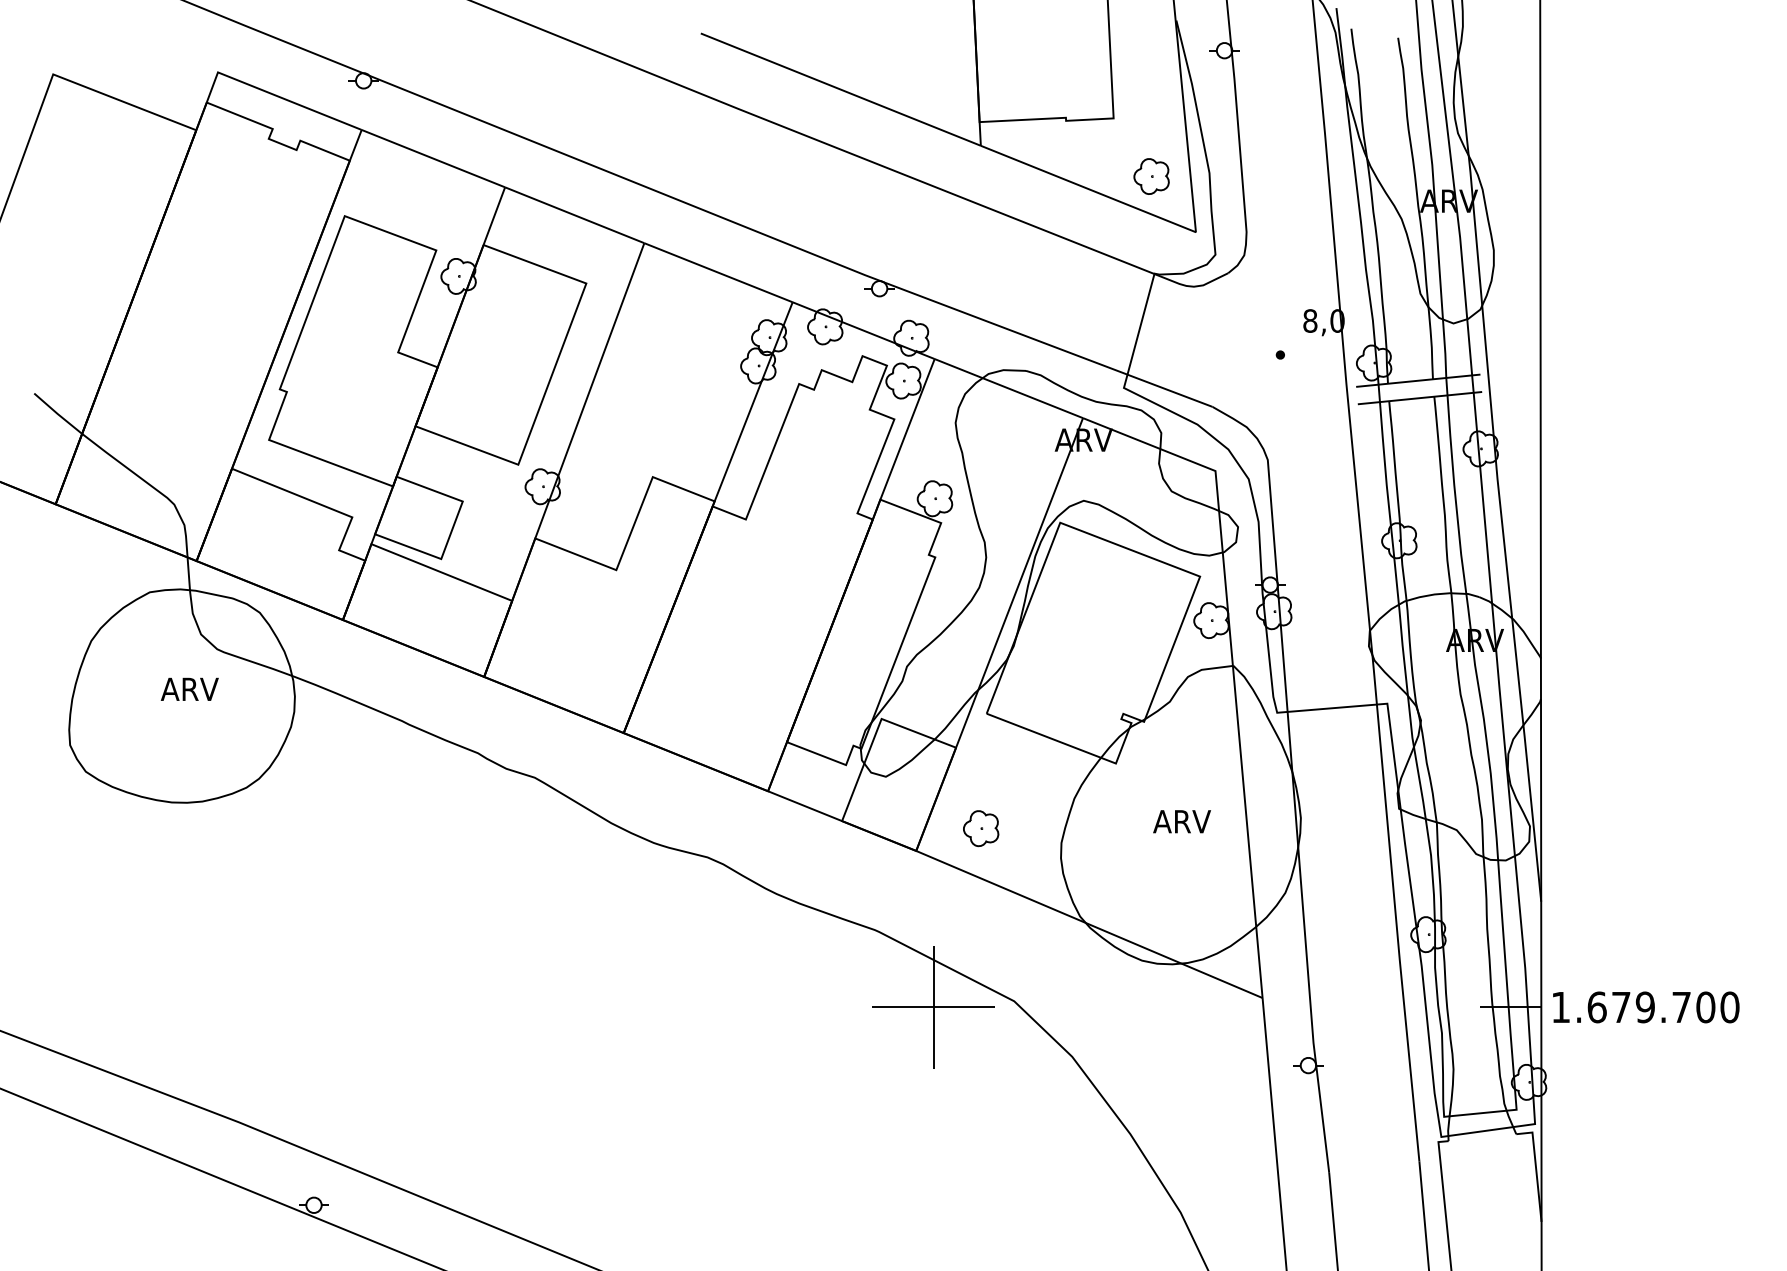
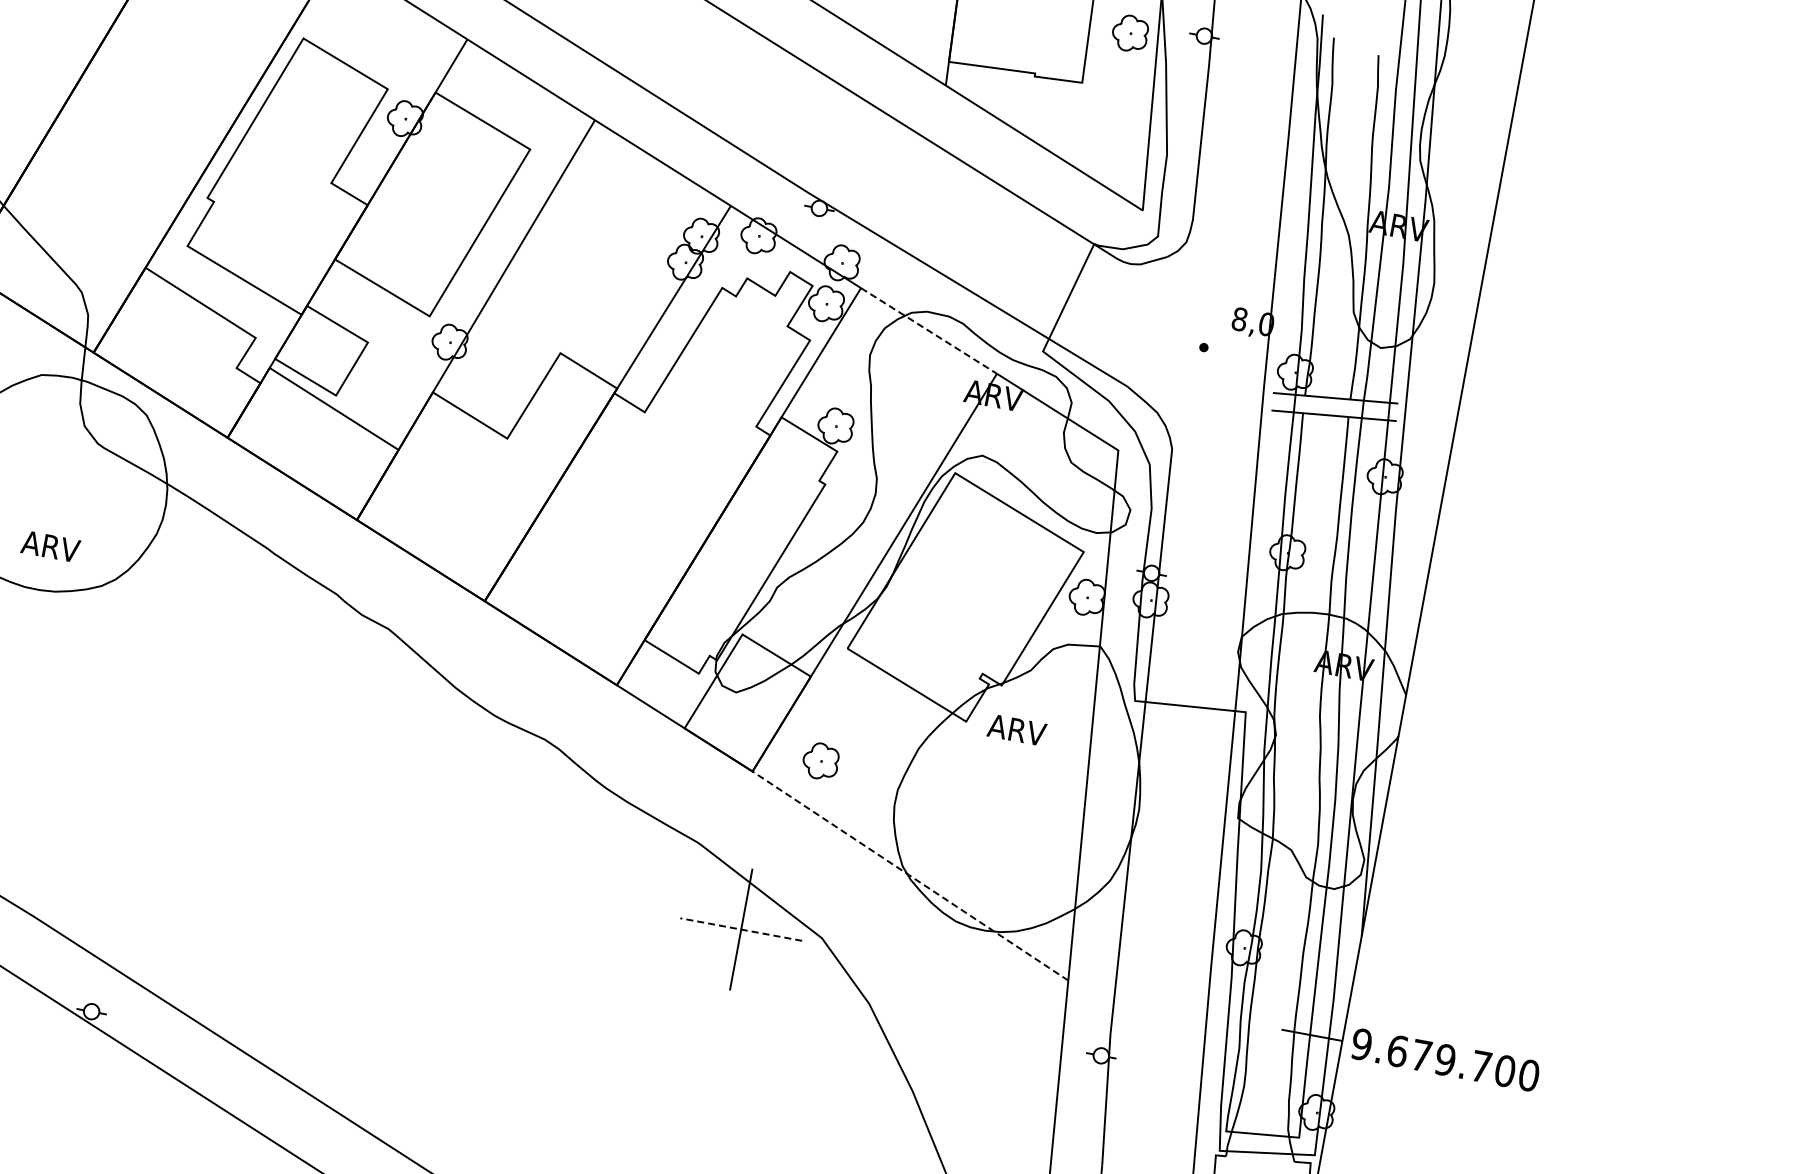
part: (1151, 176) -> (1130, 33), moved
line: (1008, 388) -> (928, 330), solid -> dashed
text: (189, 688) -> (50, 545), moved
text: (1181, 821) -> (1016, 729), moved
line: (1088, 924) -> (909, 875), solid -> dashed
line: (933, 1007) -> (740, 929), solid -> dashed
text: (1560, 1007) -> (1361, 1044), 1.679.700 -> 9.679.700

